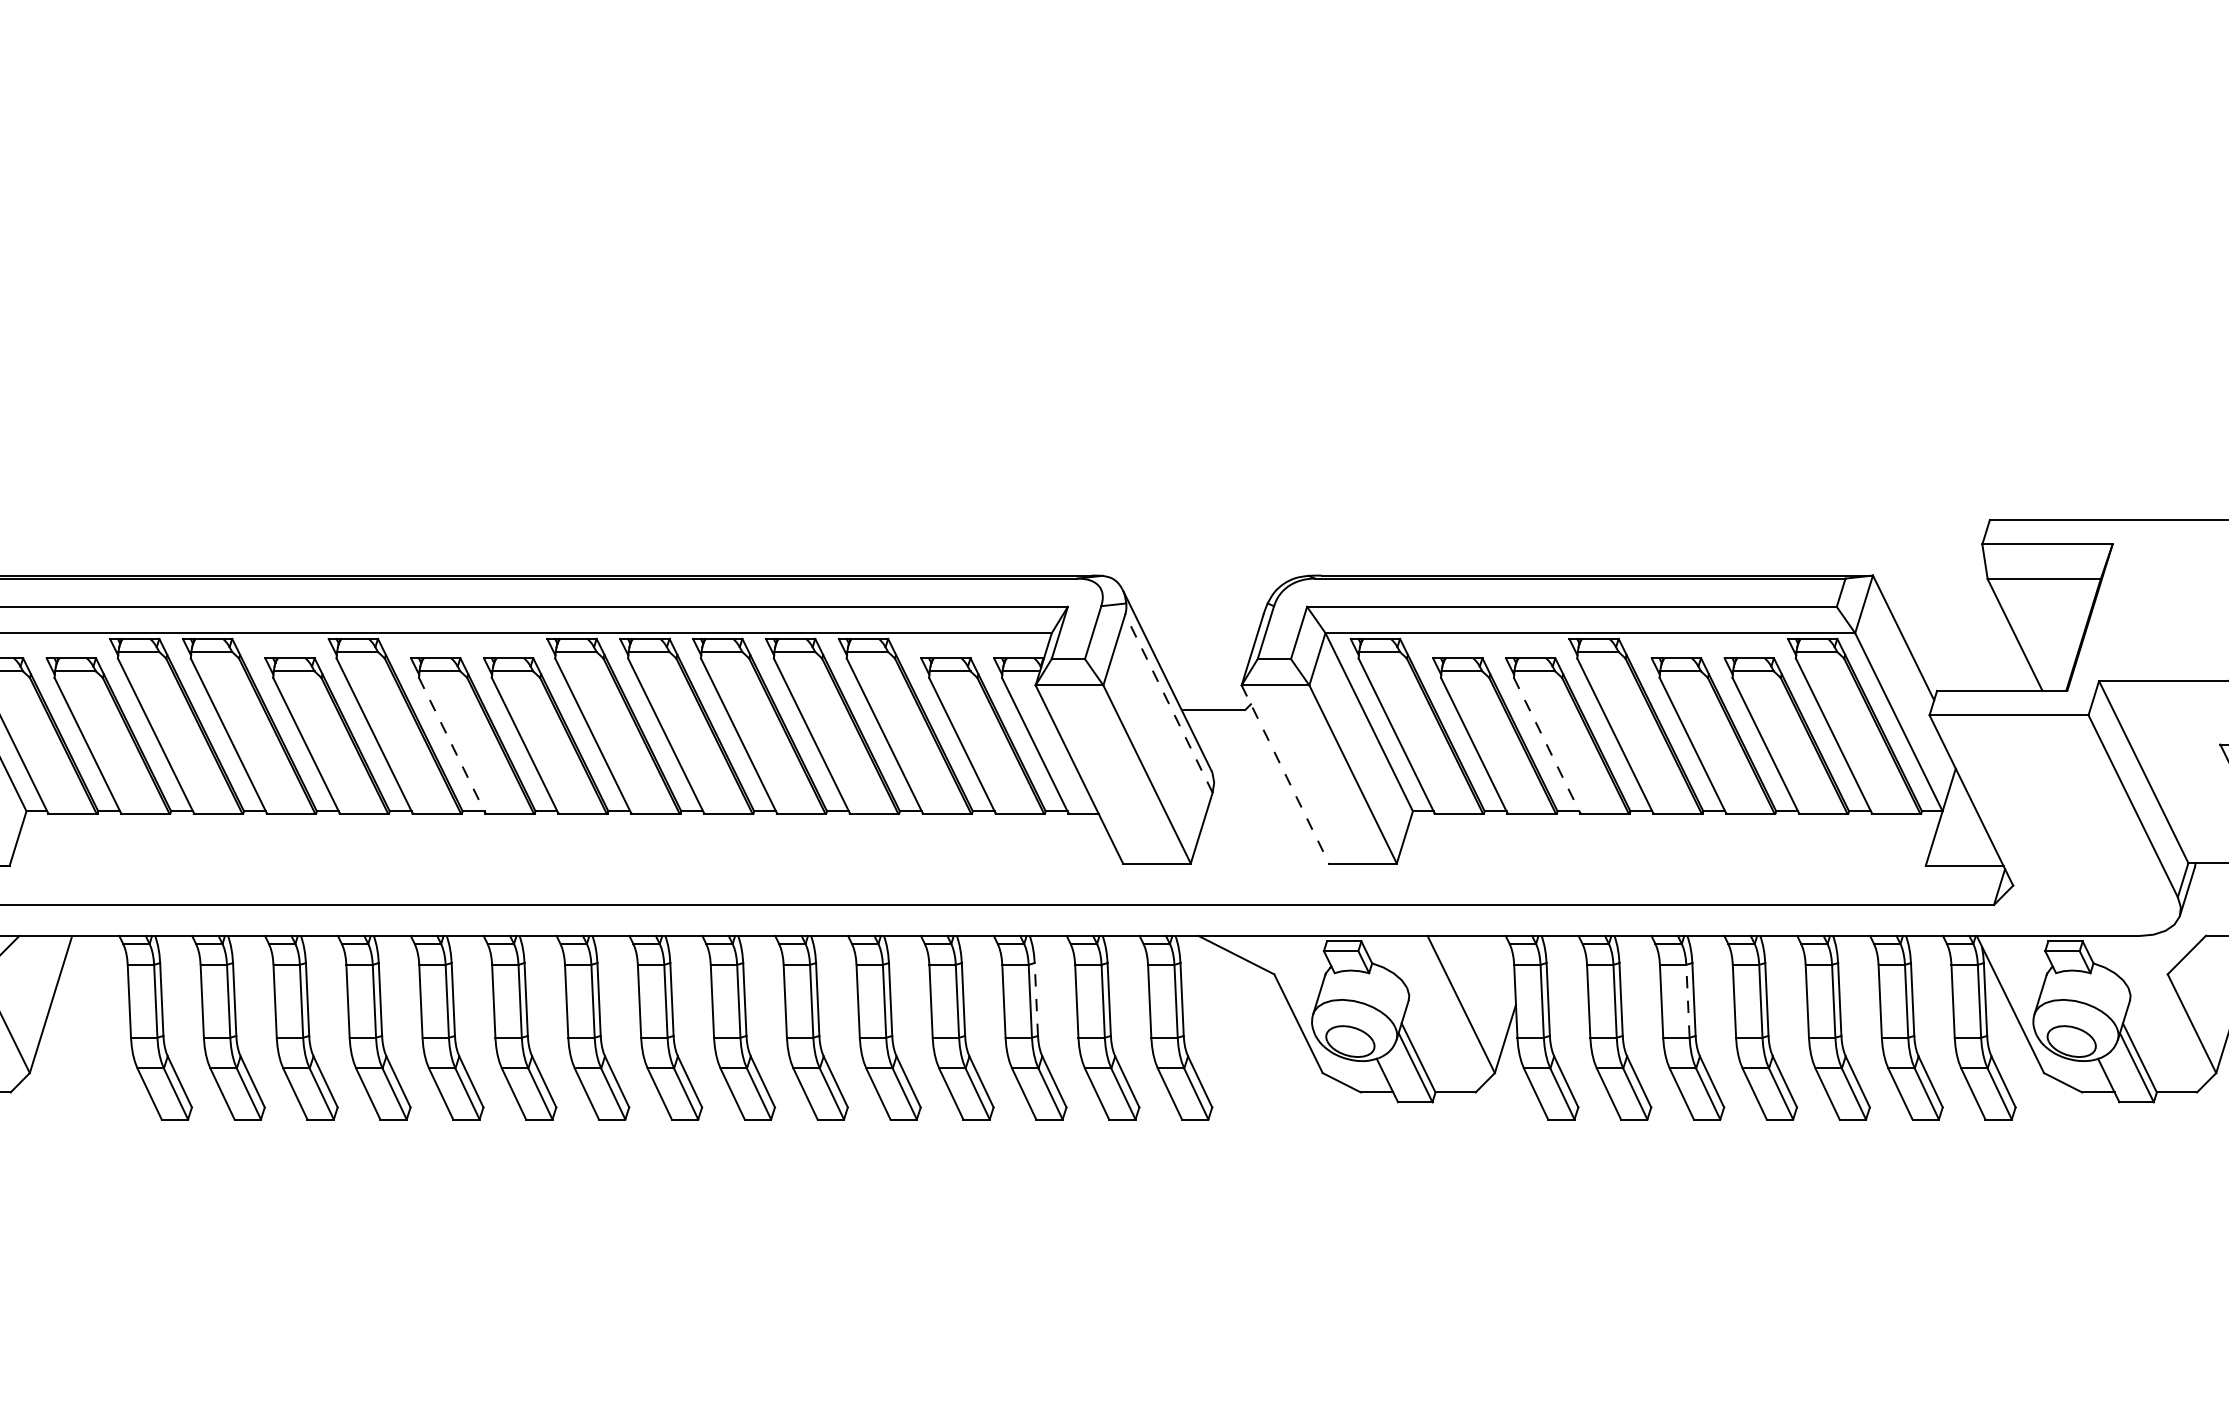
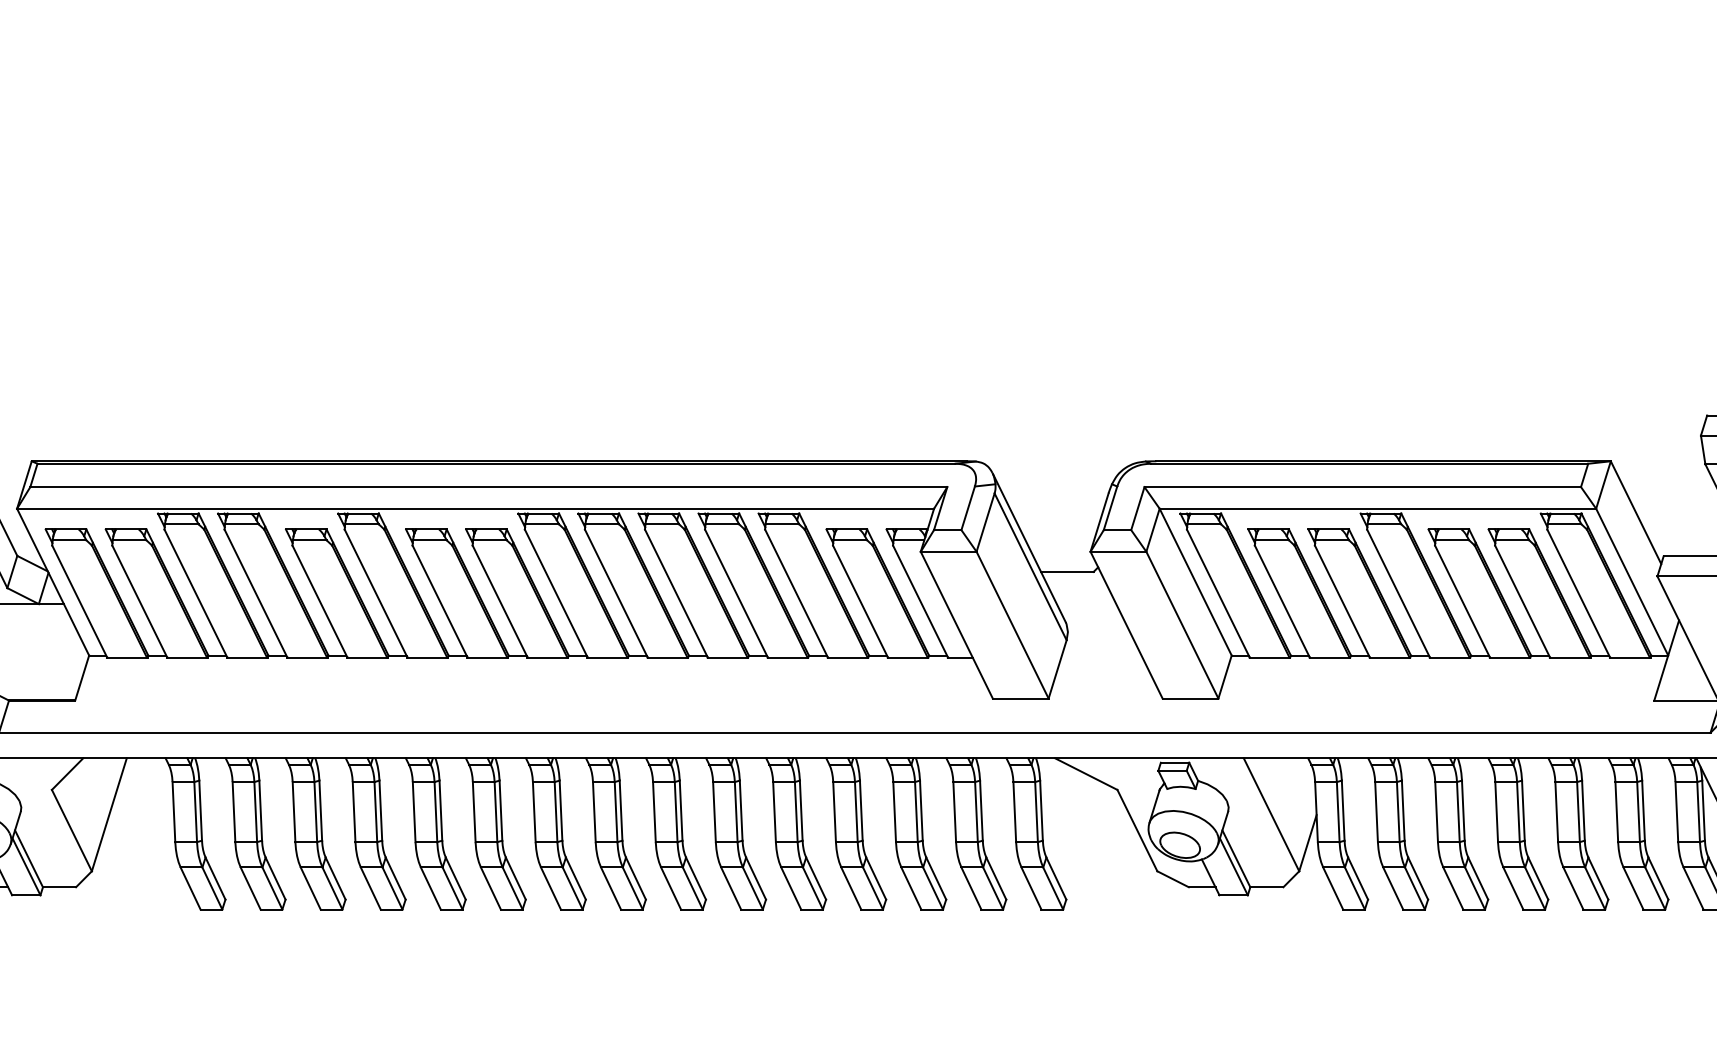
line: (1168, 703) -> (1030, 566), dashed -> solid
line: (452, 745) -> (440, 601), dashed -> solid
line: (1547, 745) -> (1342, 601), dashed -> solid
line: (1285, 774) -> (1126, 625), dashed -> solid
line: (1036, 999) -> (921, 810), dashed -> solid
line: (1687, 1000) -> (1457, 811), dashed -> solid

